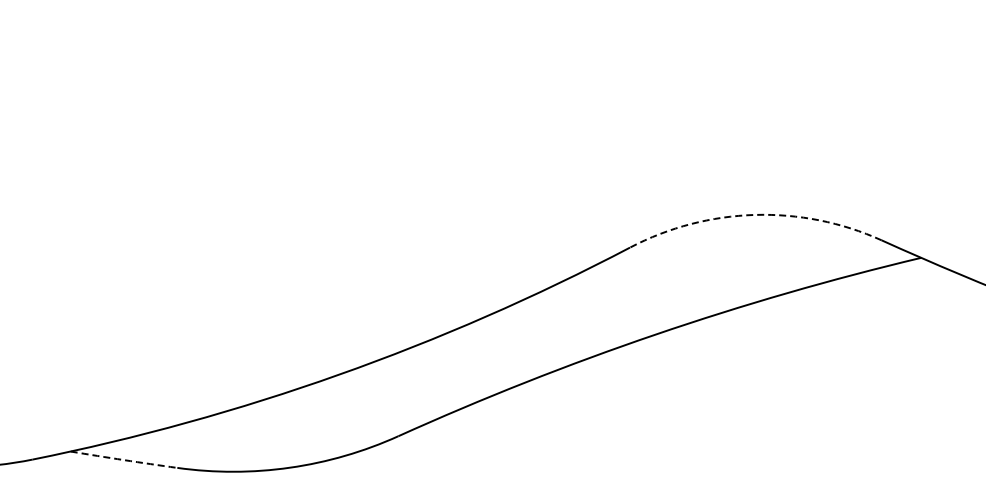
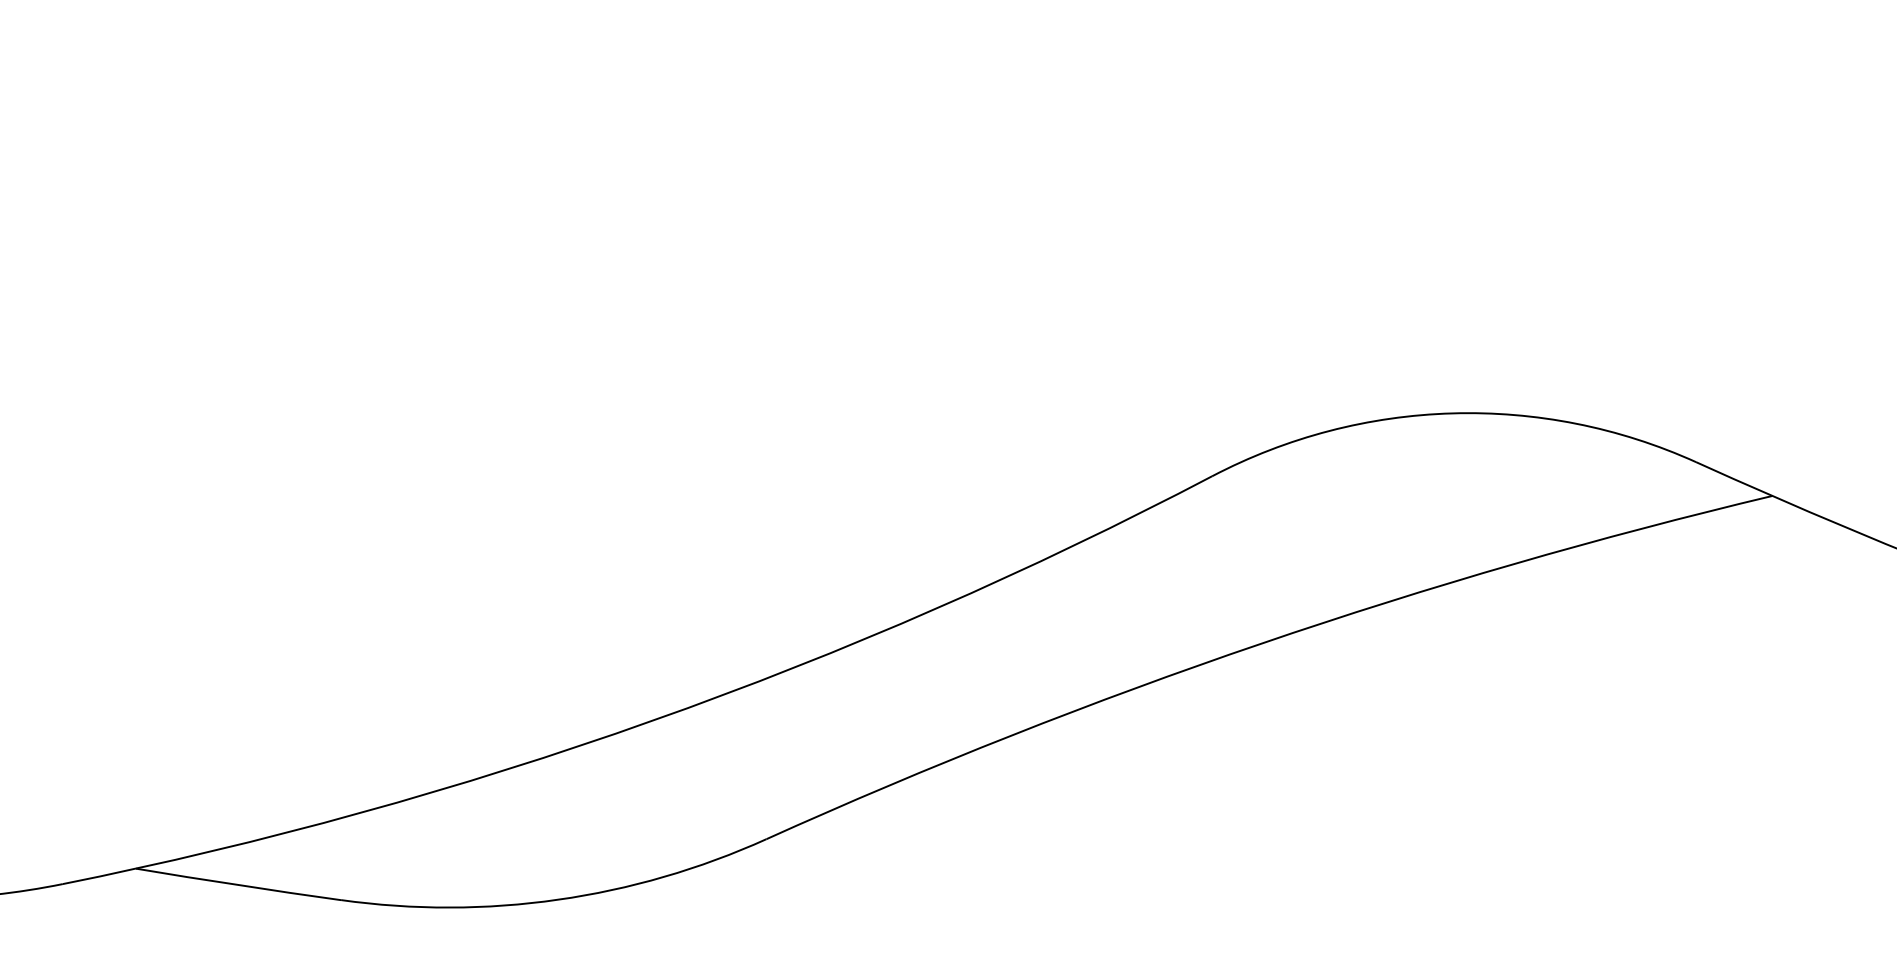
arc: (754, 214) -> (1451, 412), dashed -> solid
arc: (124, 460) -> (239, 885), dashed -> solid

